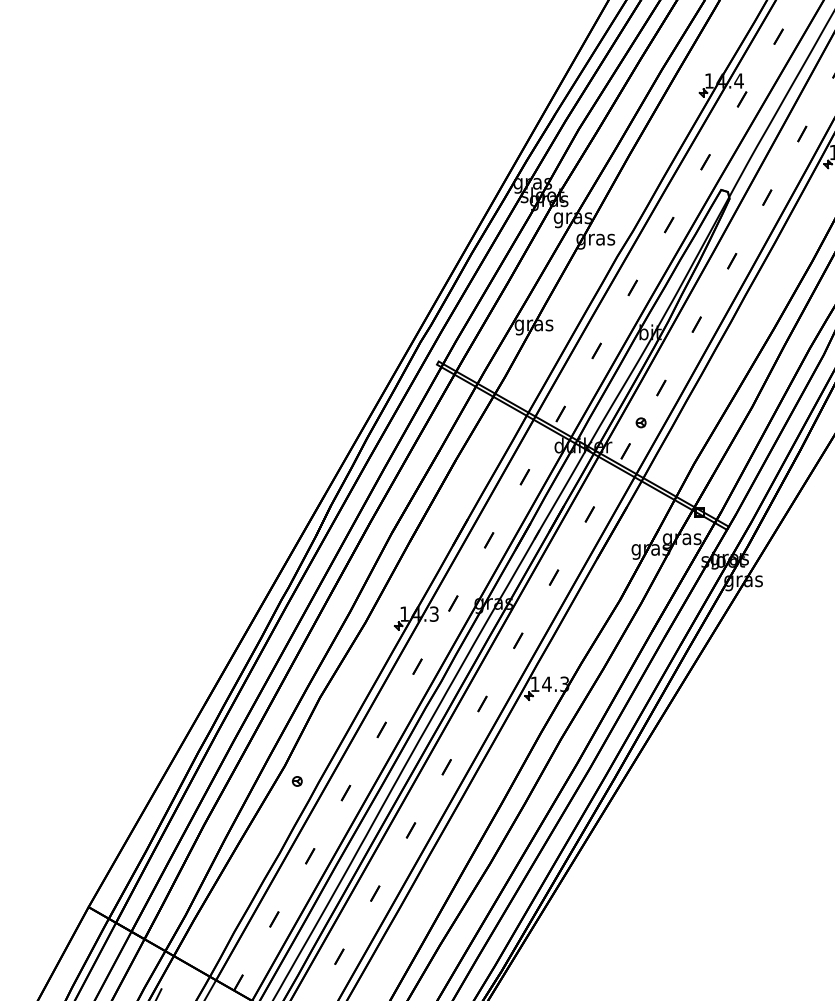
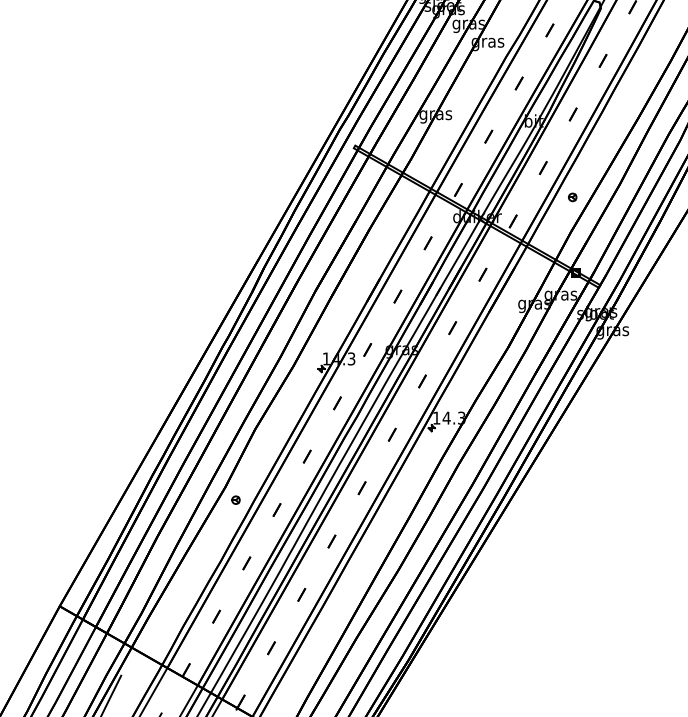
part: (640, 422) -> (572, 197), moved

